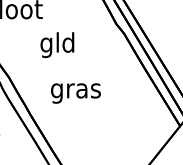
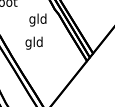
text: (56, 43) -> (37, 19), moved
text: (74, 89) -> (33, 42), gras -> gld

